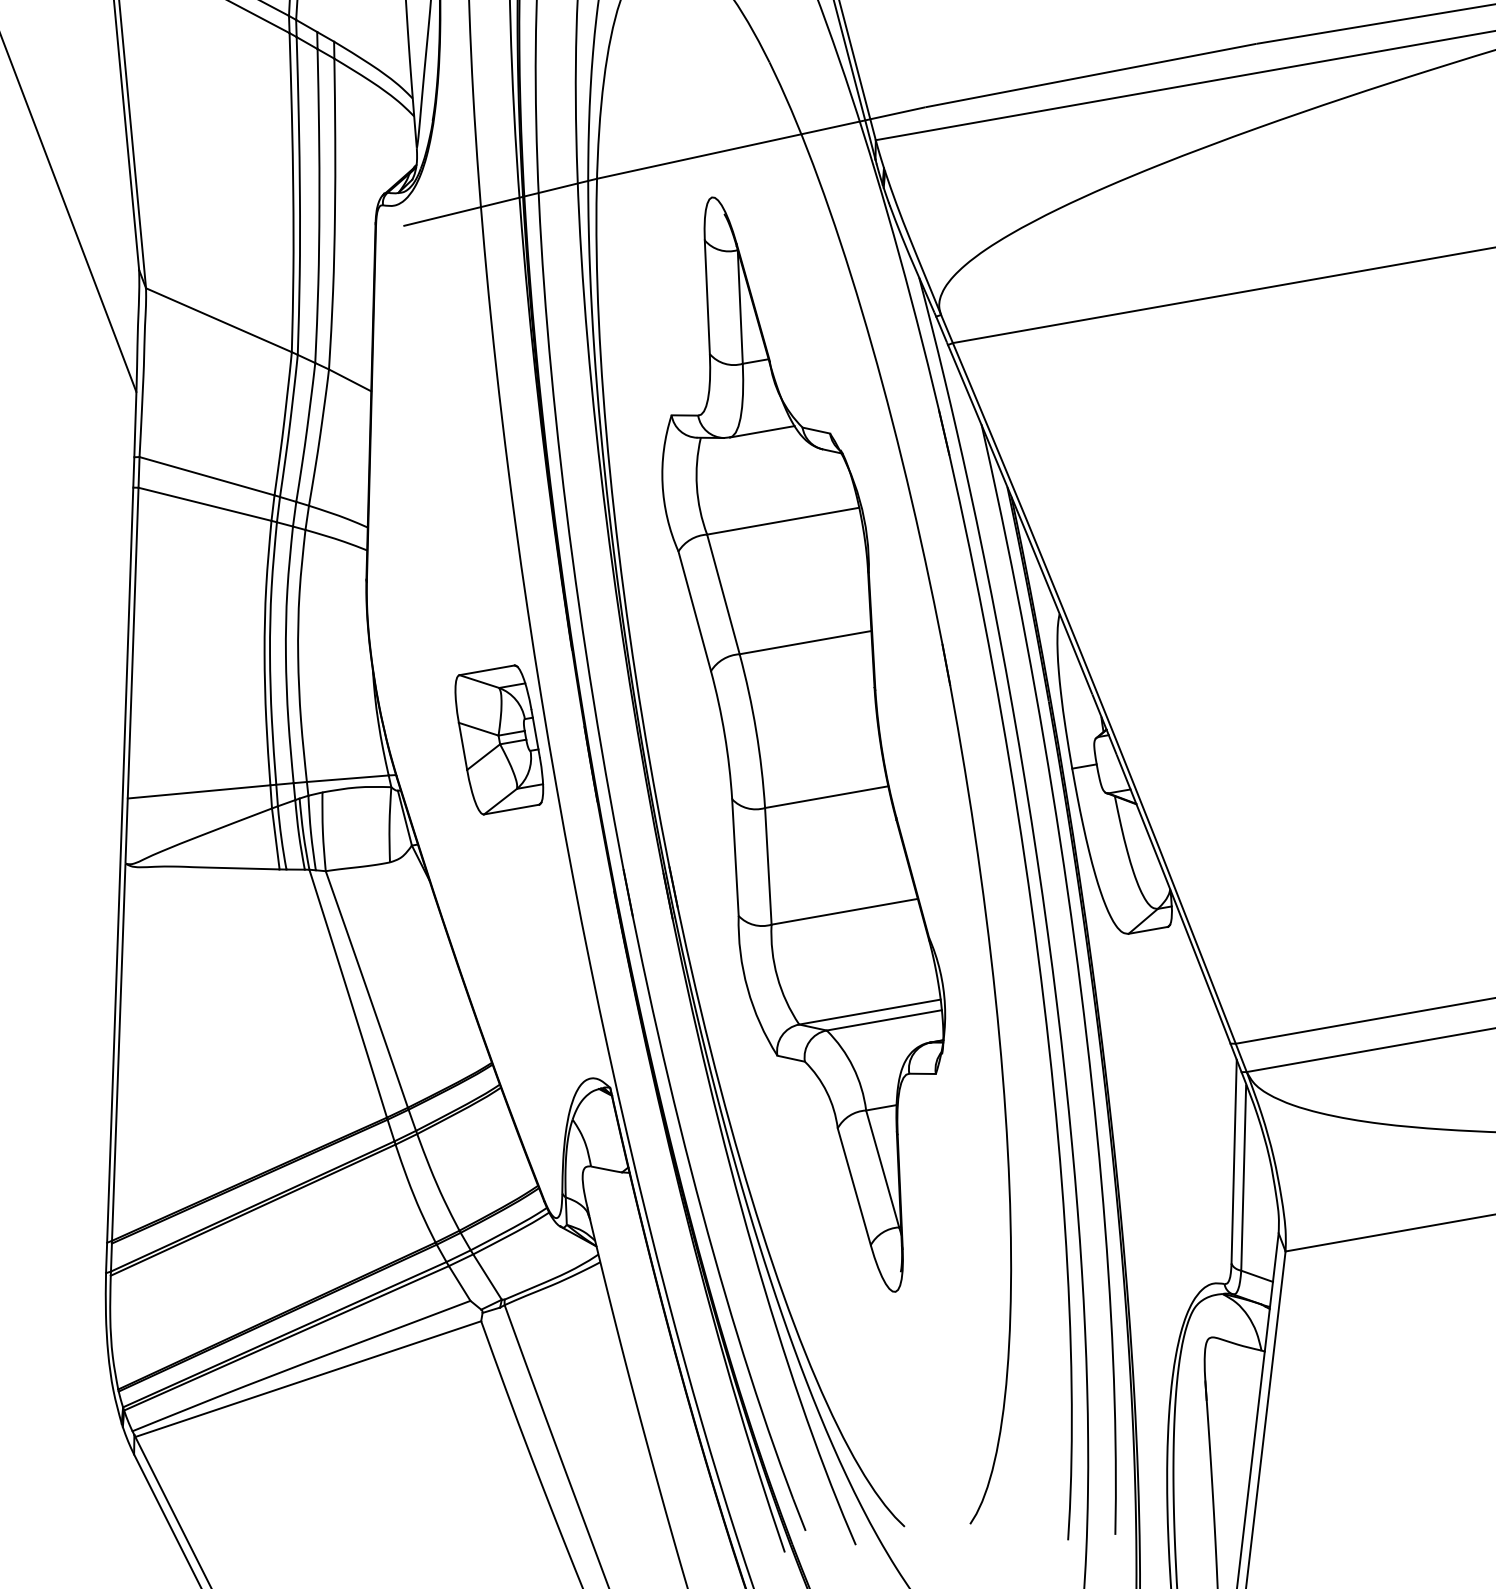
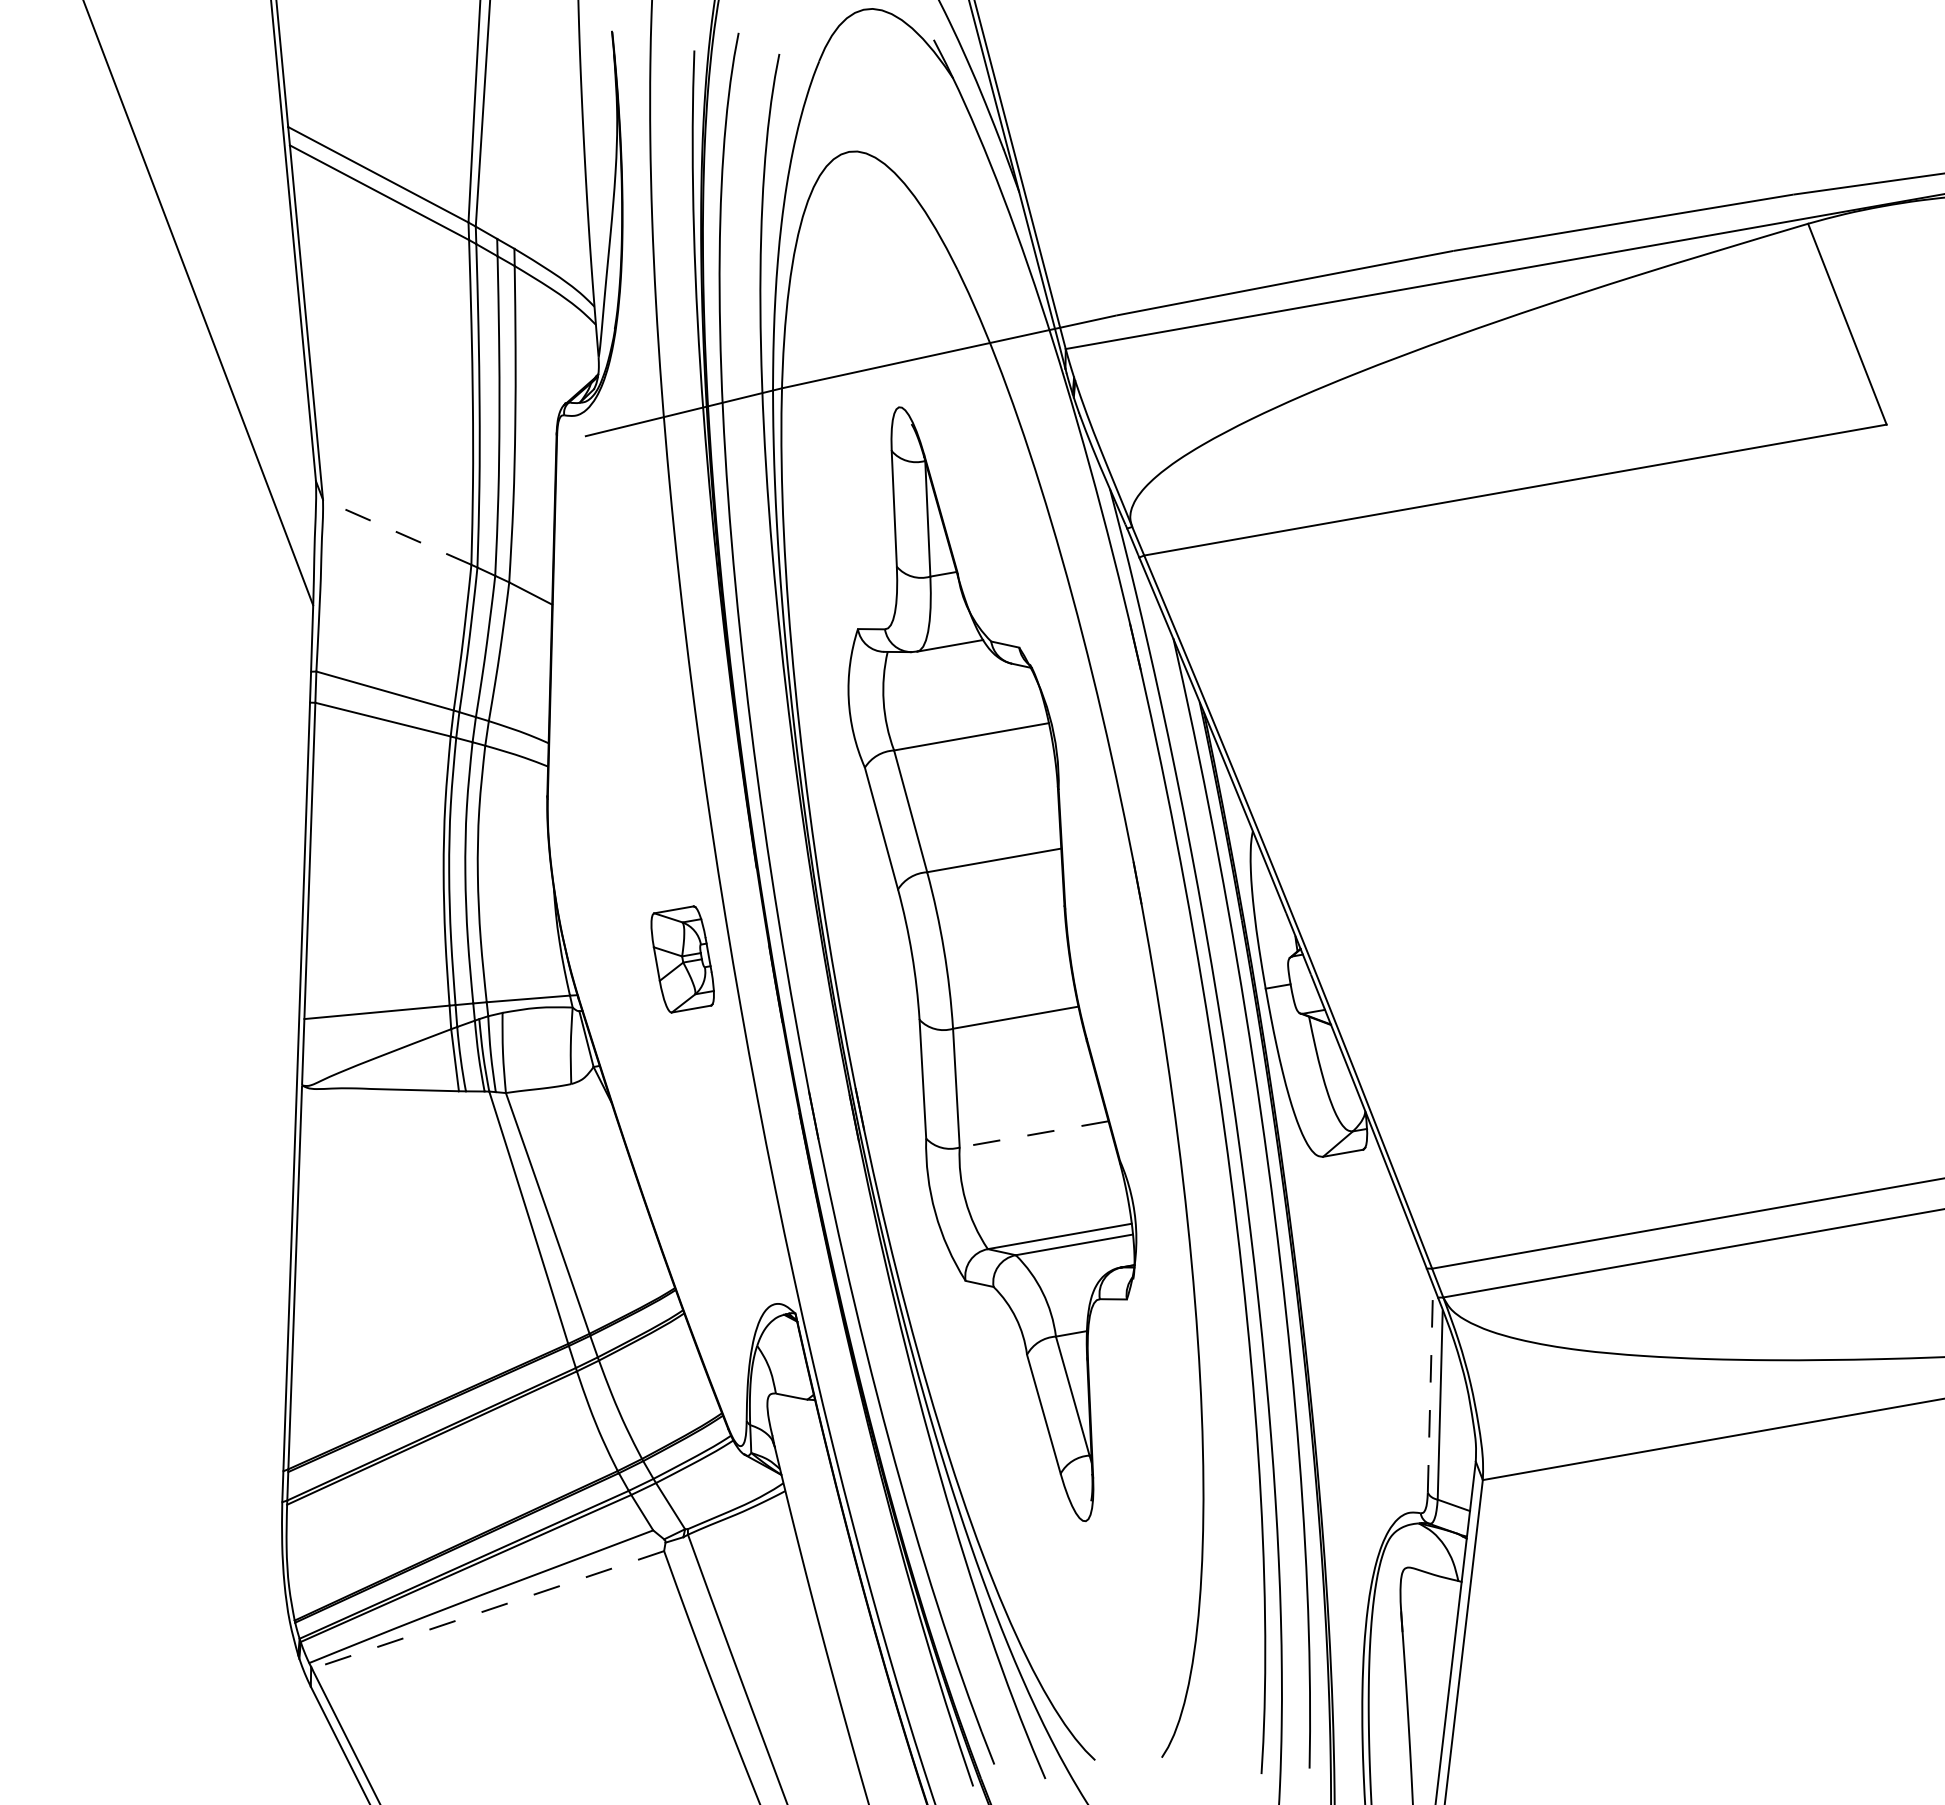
line: (218, 320) -> (396, 532), solid -> dashed
part: (499, 739) -> (682, 959), size x0.7
line: (845, 911) -> (1034, 1134), solid -> dashed
line: (1234, 1161) -> (1430, 1388), solid -> dashed
line: (308, 1379) -> (488, 1610), solid -> dashed

